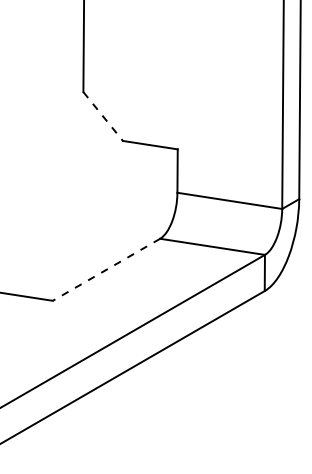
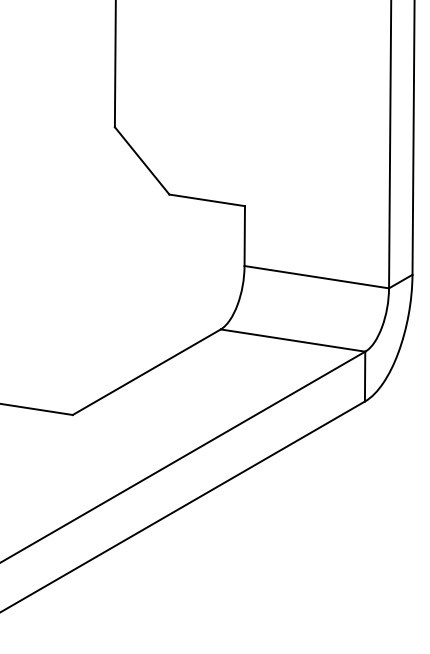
line: (103, 116) -> (142, 160), dashed -> solid
line: (106, 269) -> (146, 371), dashed -> solid

